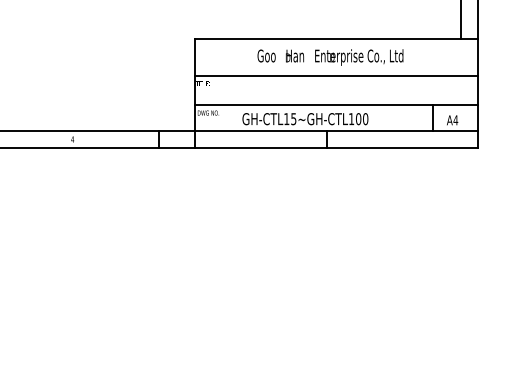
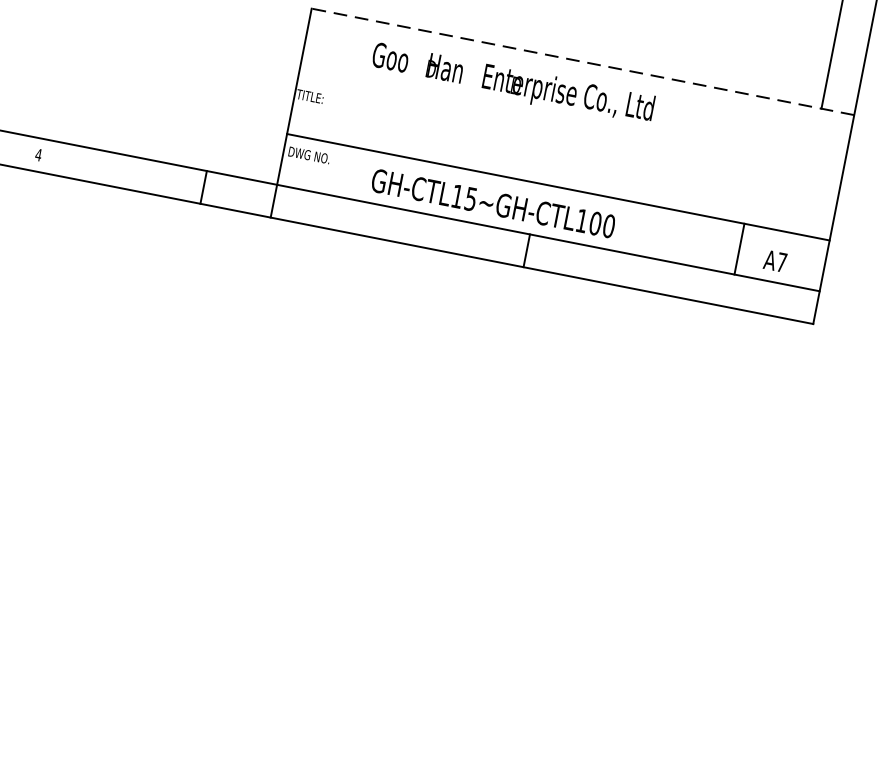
line: (335, 39) -> (581, 61), solid -> dashed
text: (330, 57) -> (512, 84), moved
line: (336, 75) -> (569, 131), removed
text: (455, 120) -> (781, 262), A4 -> A7

